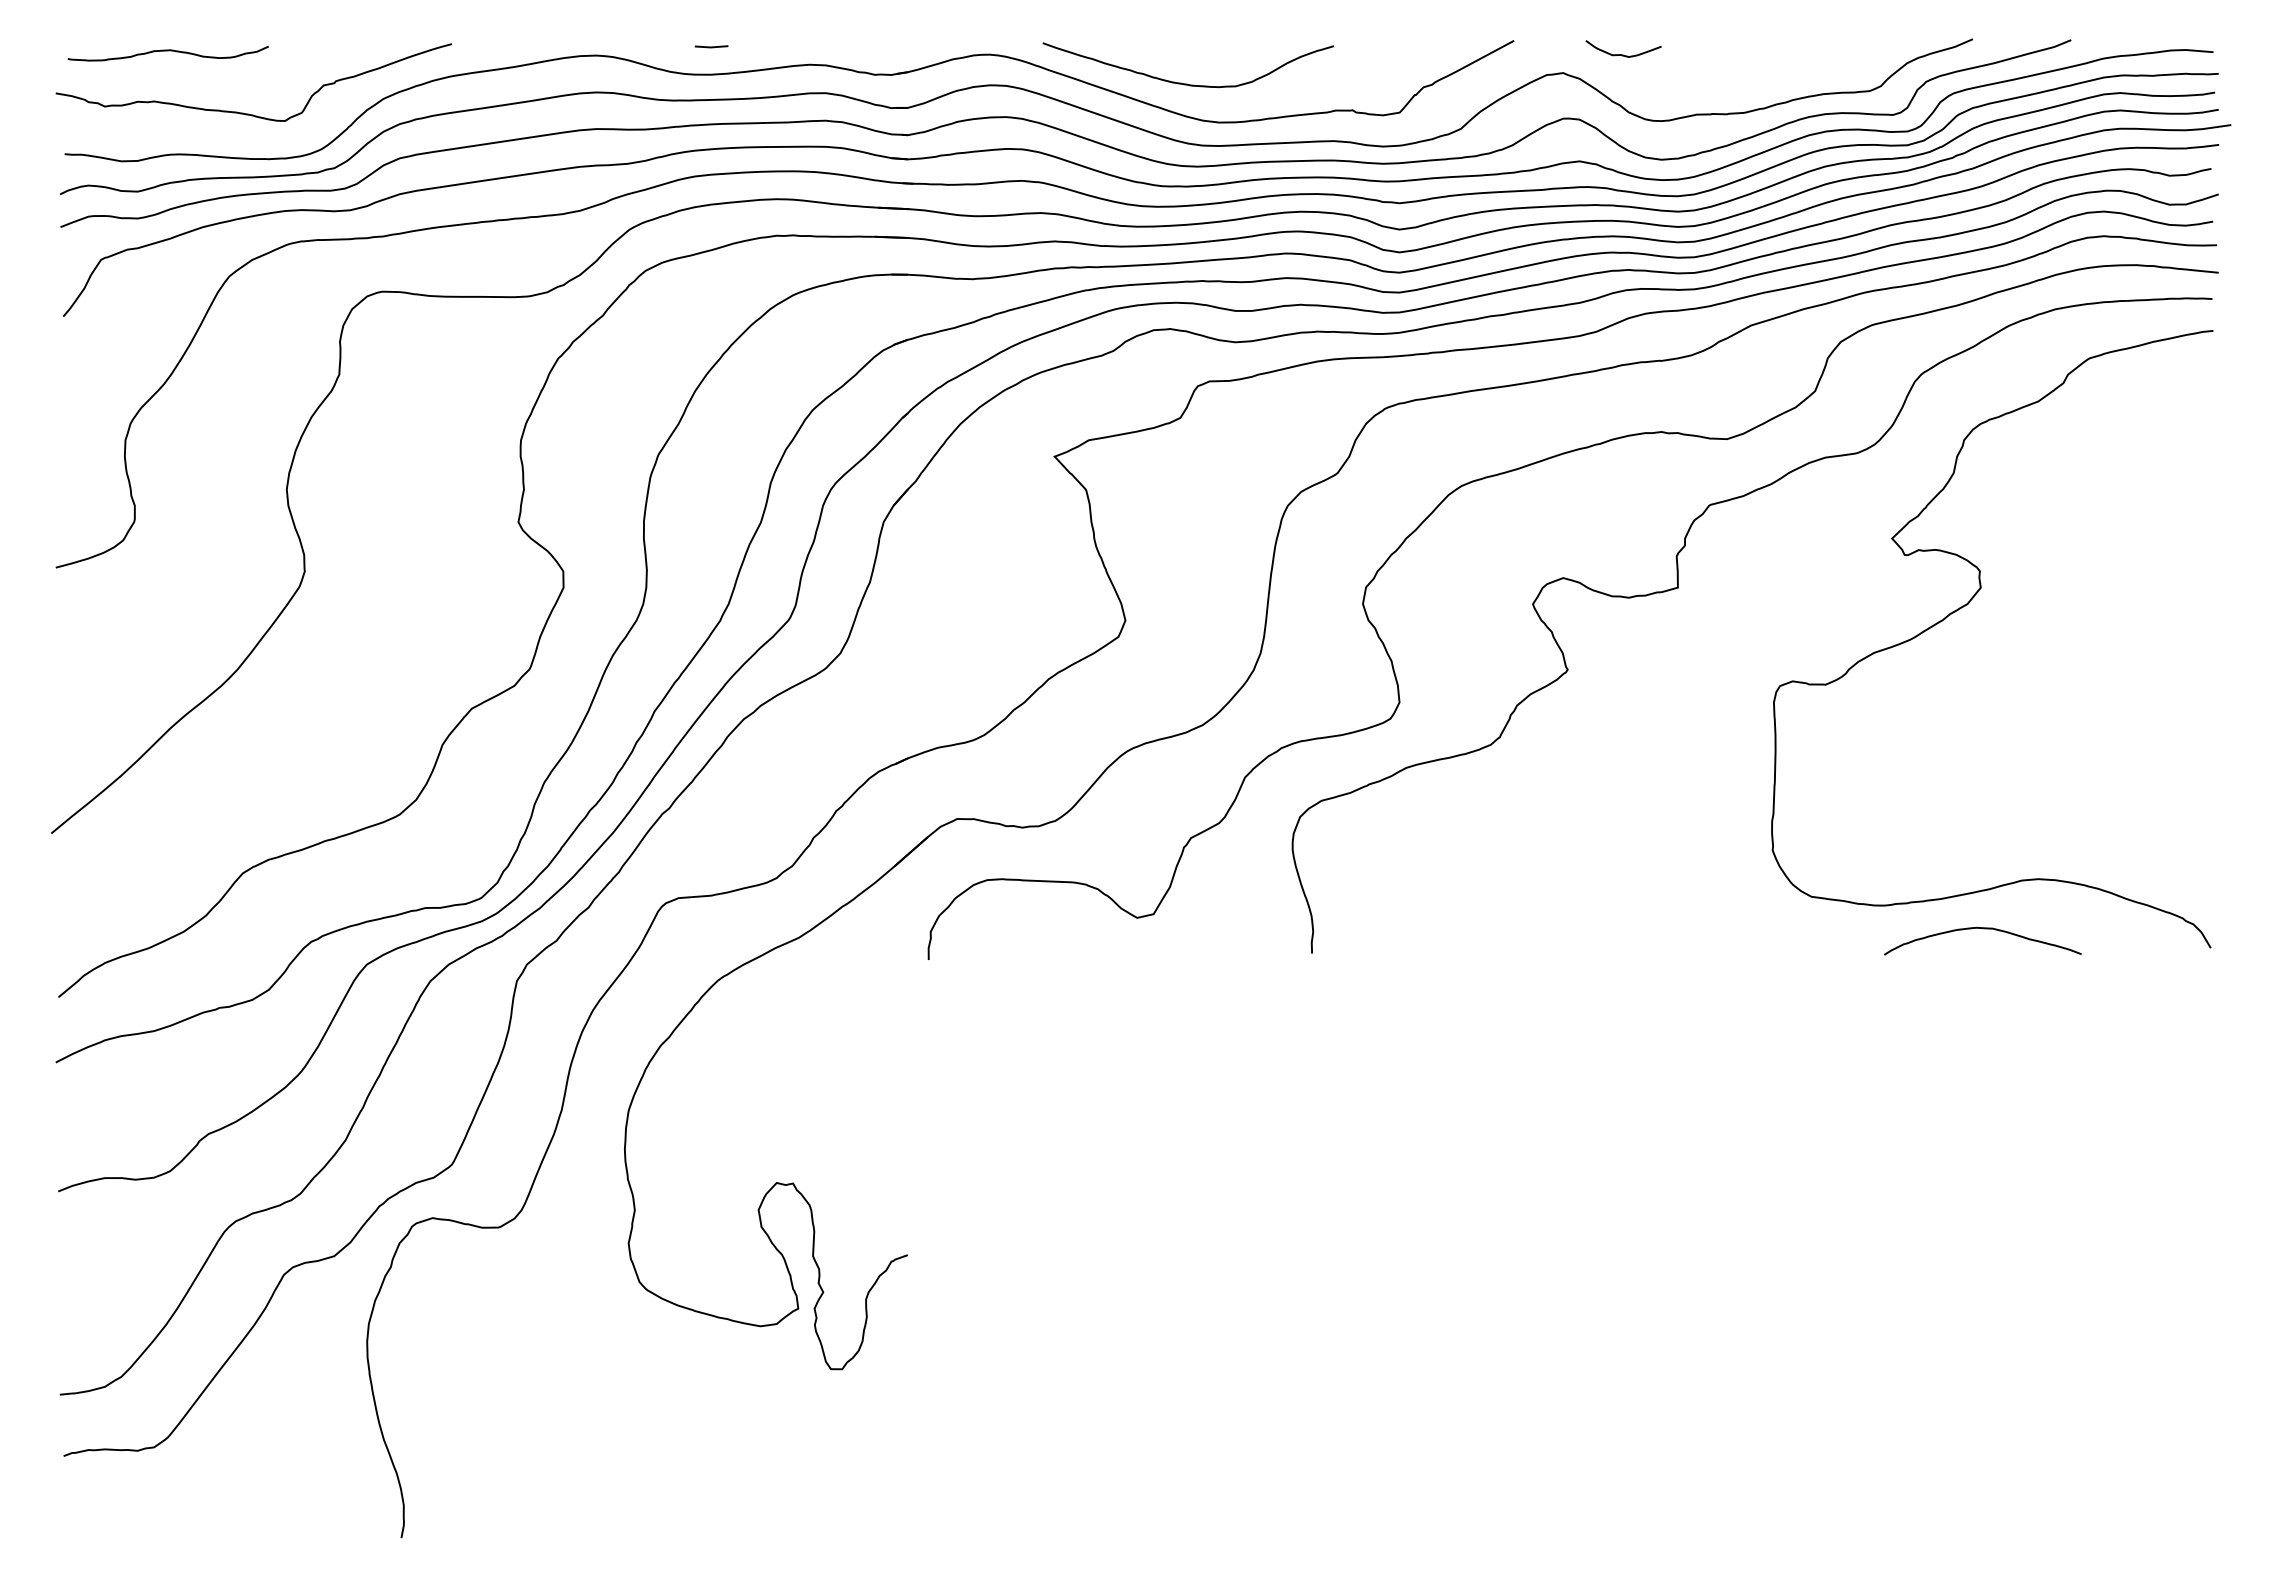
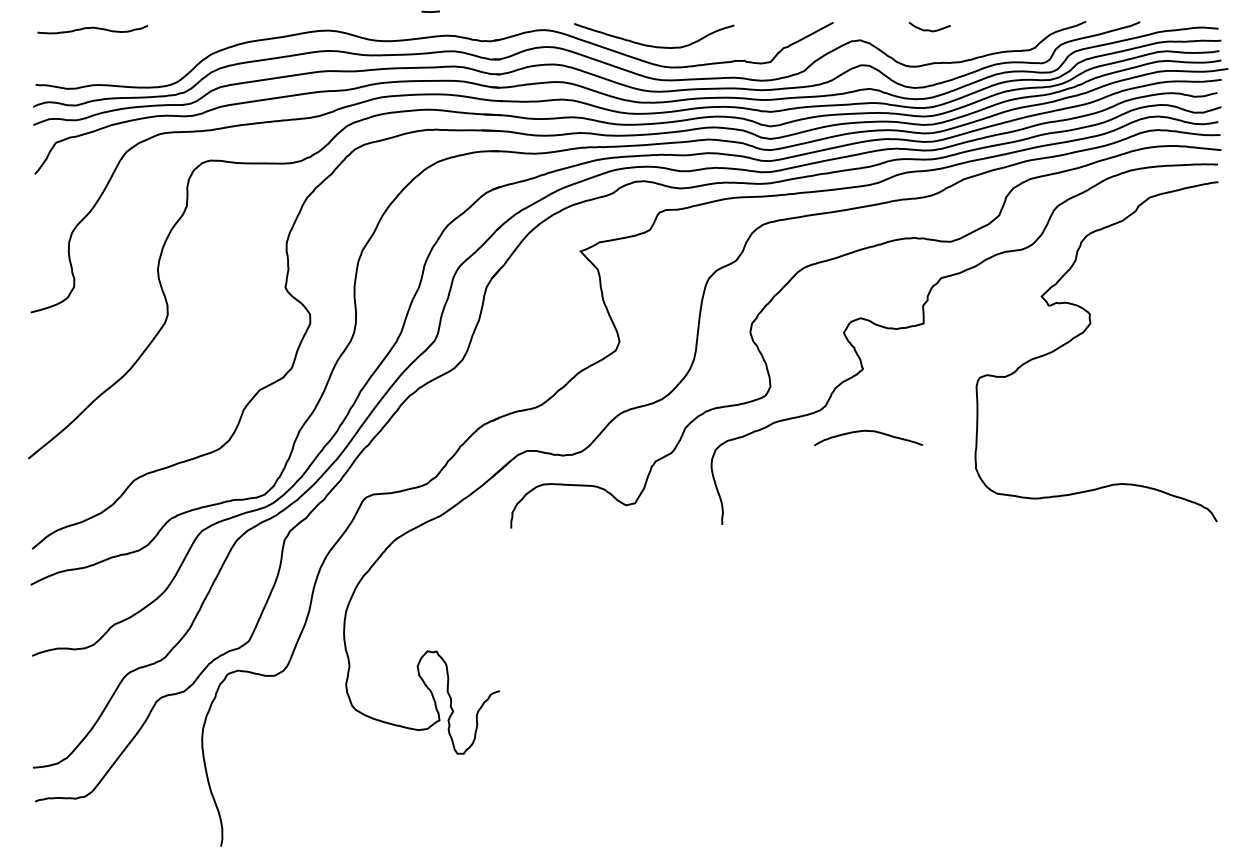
line: (711, 46) -> (430, 11), moved
curve: (1623, 53) -> (929, 29), moved
curve: (244, 111) -> (134, 61), removed
curve: (1982, 929) -> (868, 431), moved

